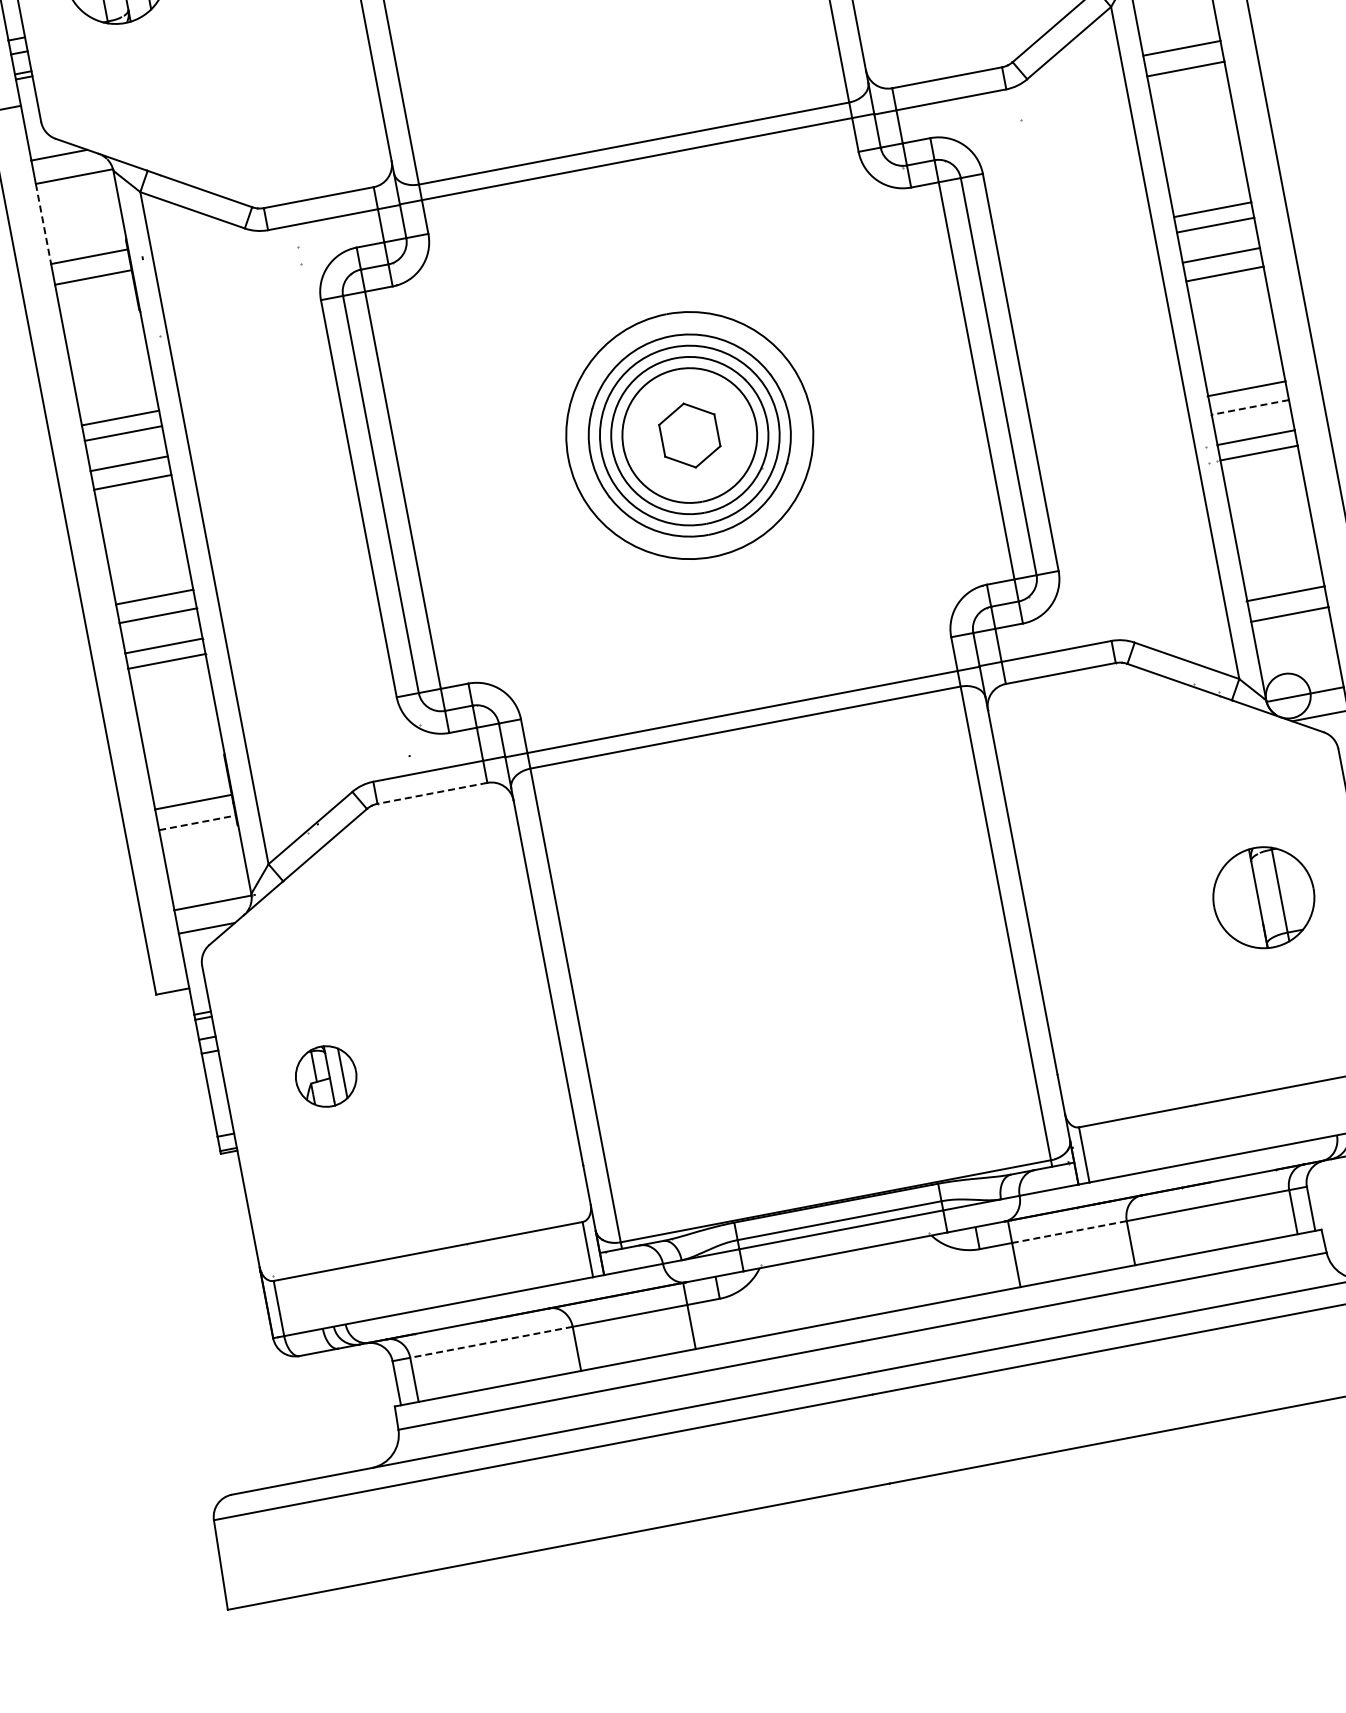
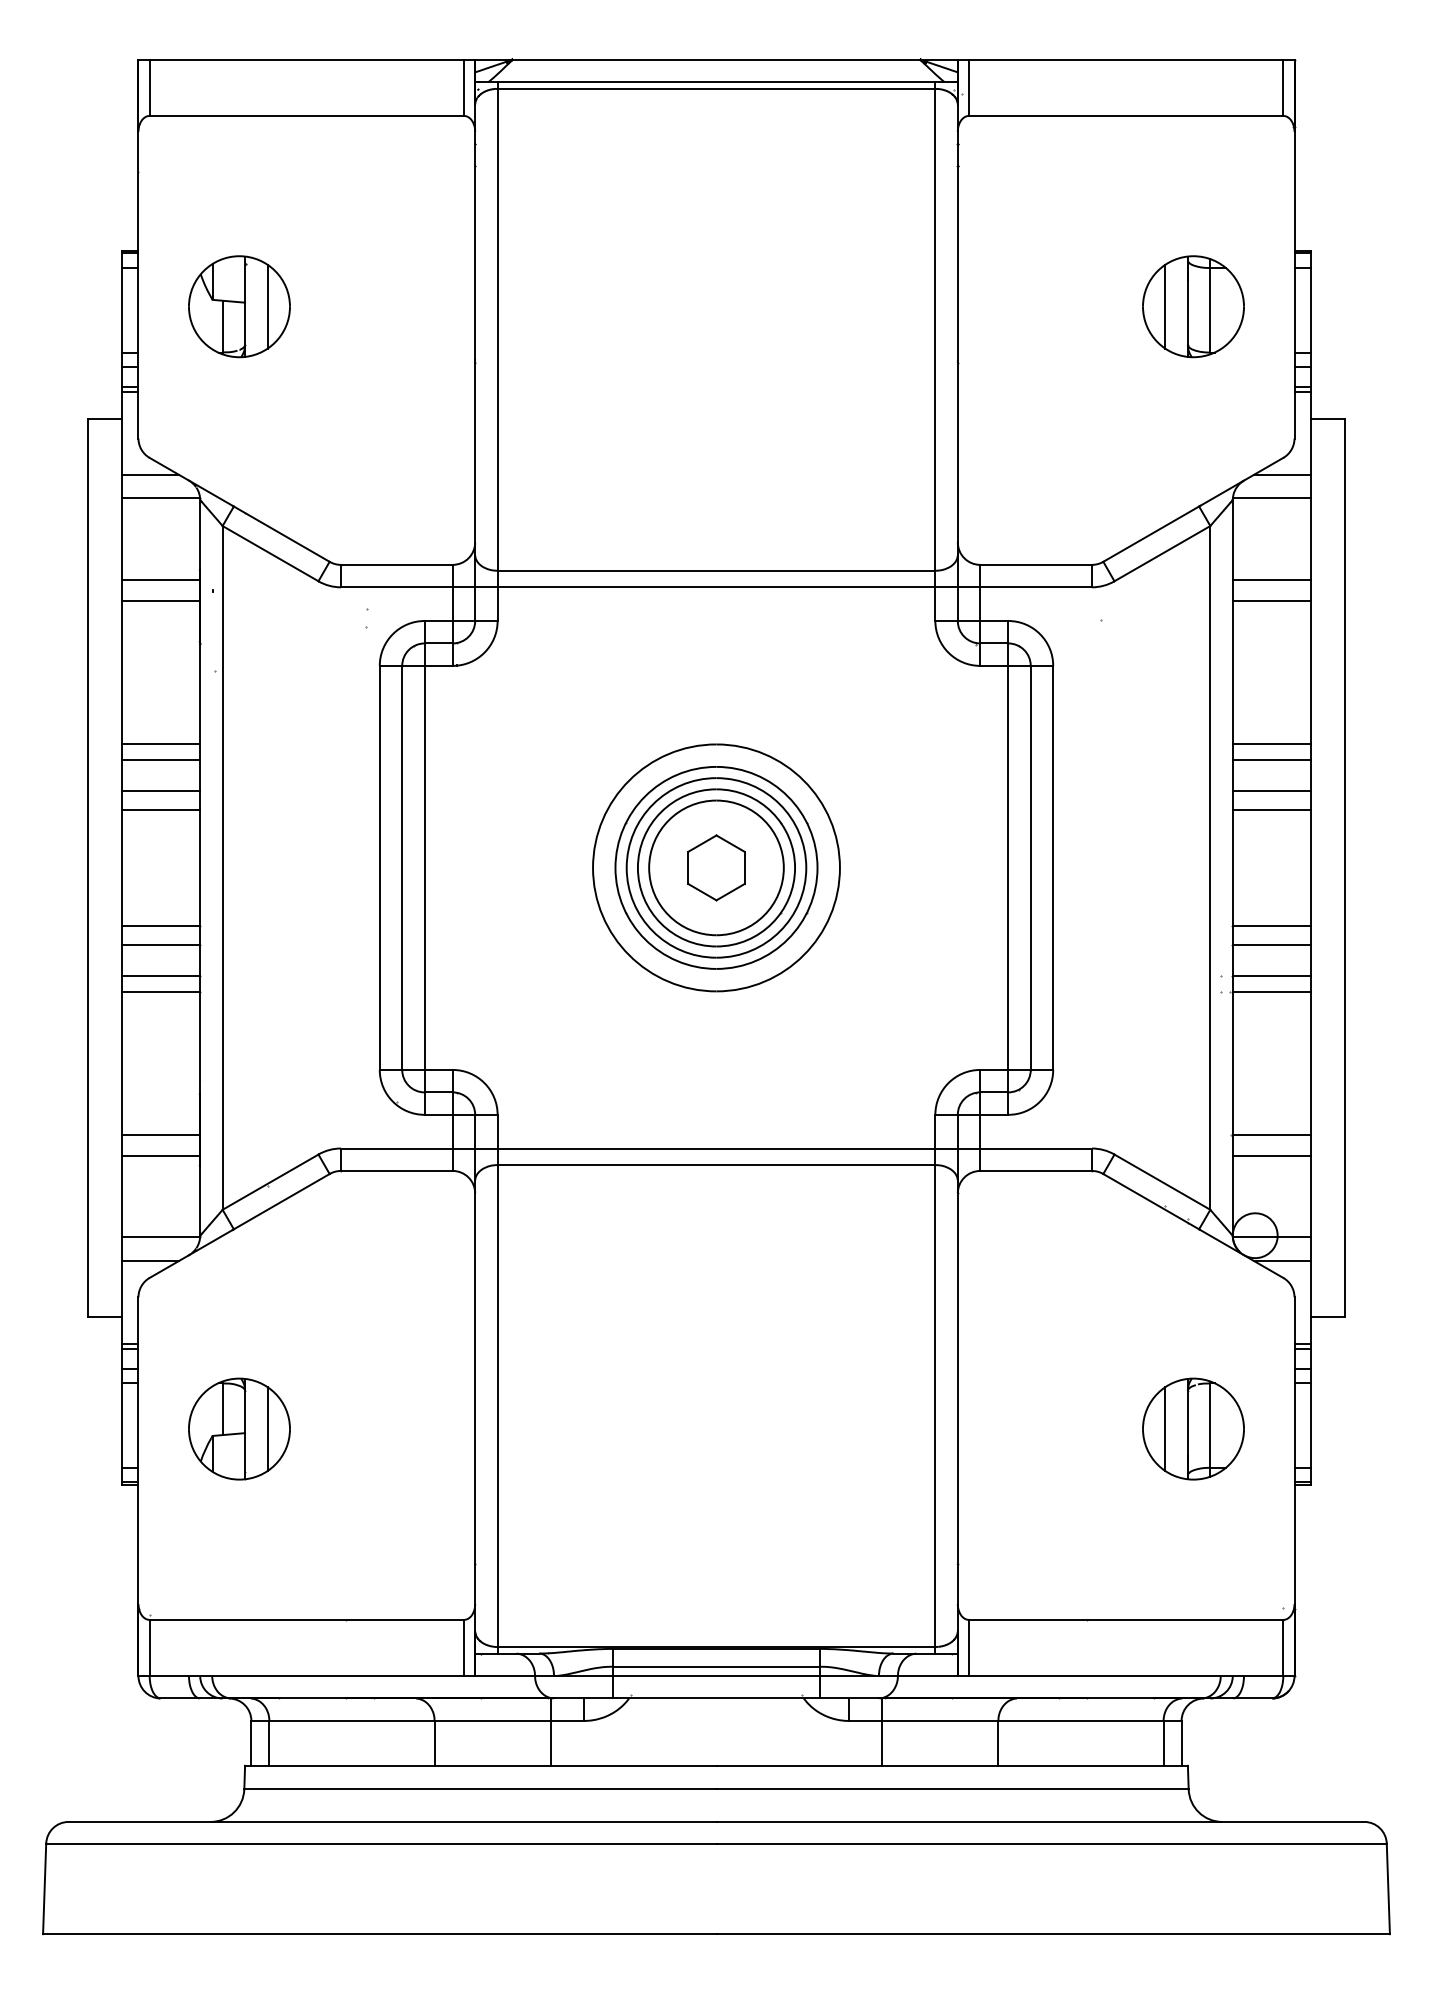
line: (43, 224) -> (121, 539), dashed -> solid
line: (1249, 407) -> (1271, 945), dashed -> solid
line: (432, 792) -> (396, 1170), dashed -> solid
line: (197, 822) -> (160, 1155), dashed -> solid
line: (1236, 903) -> (1165, 1429), added
part: (326, 1075) -> (239, 1428), size x1.67
line: (1068, 1231) -> (939, 1720), dashed -> solid
line: (491, 1341) -> (352, 1720), dashed -> solid

